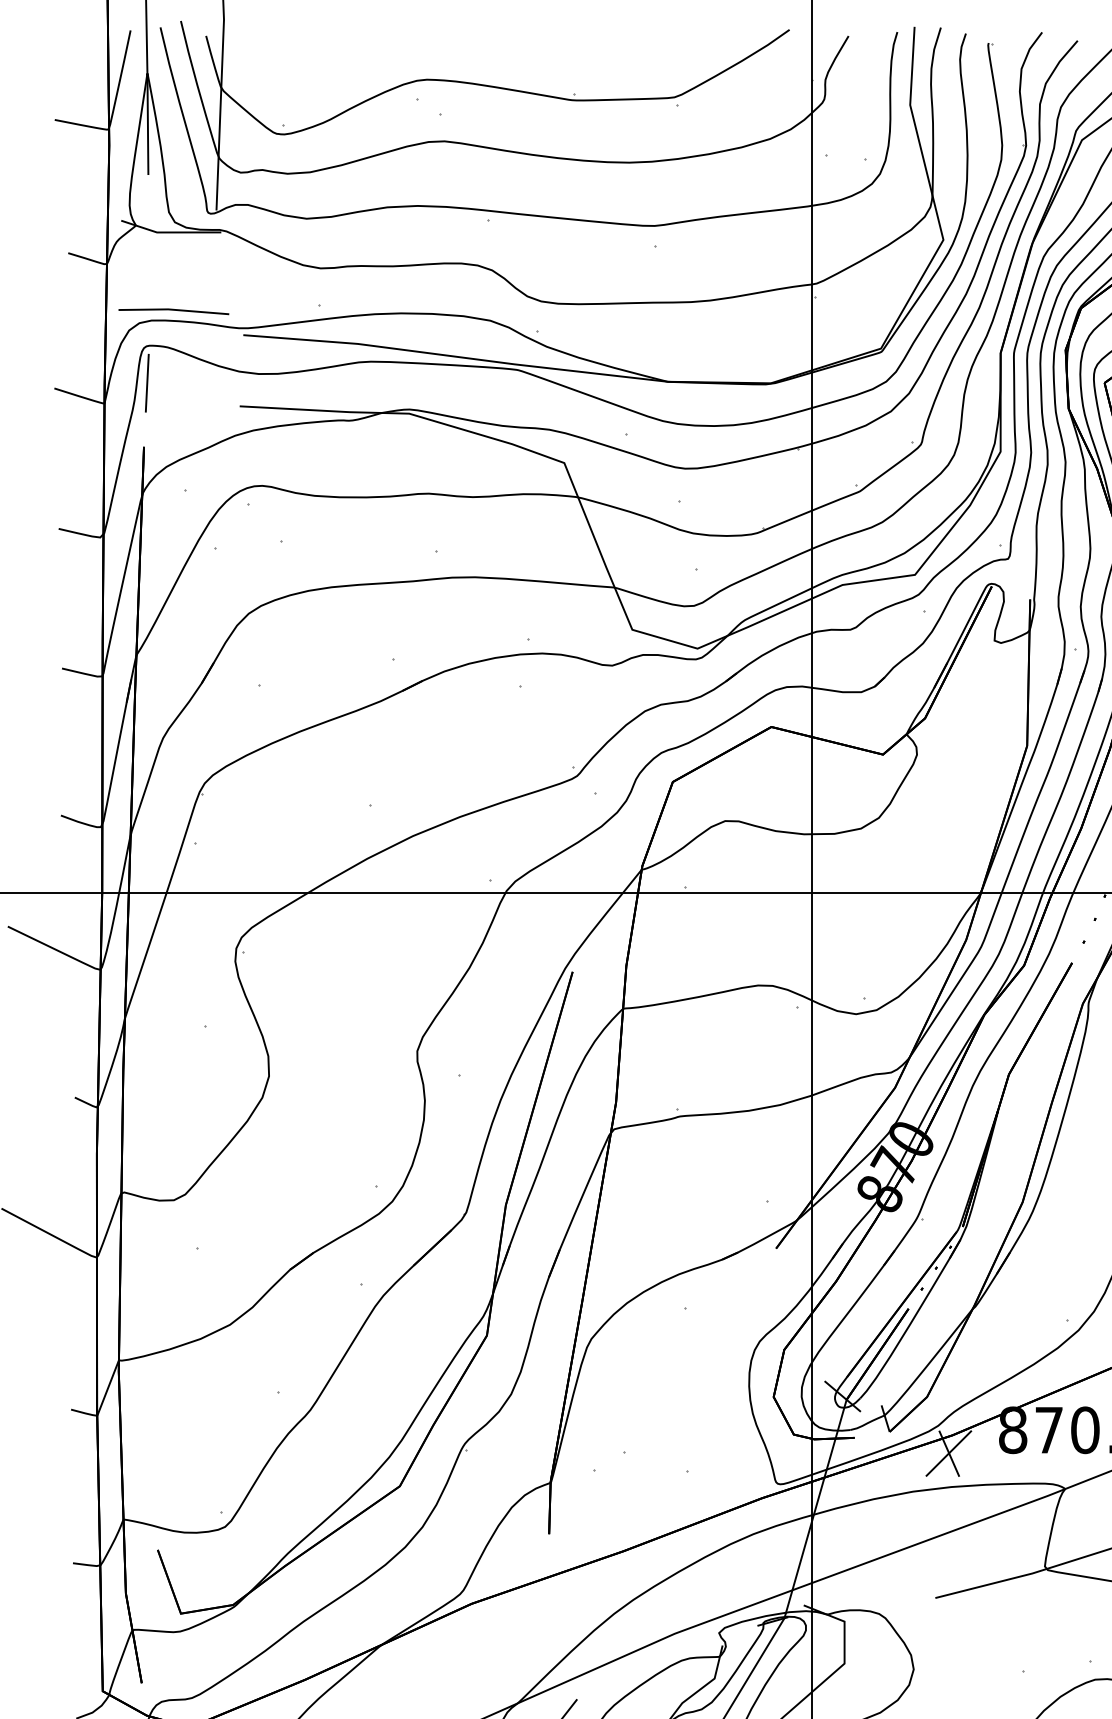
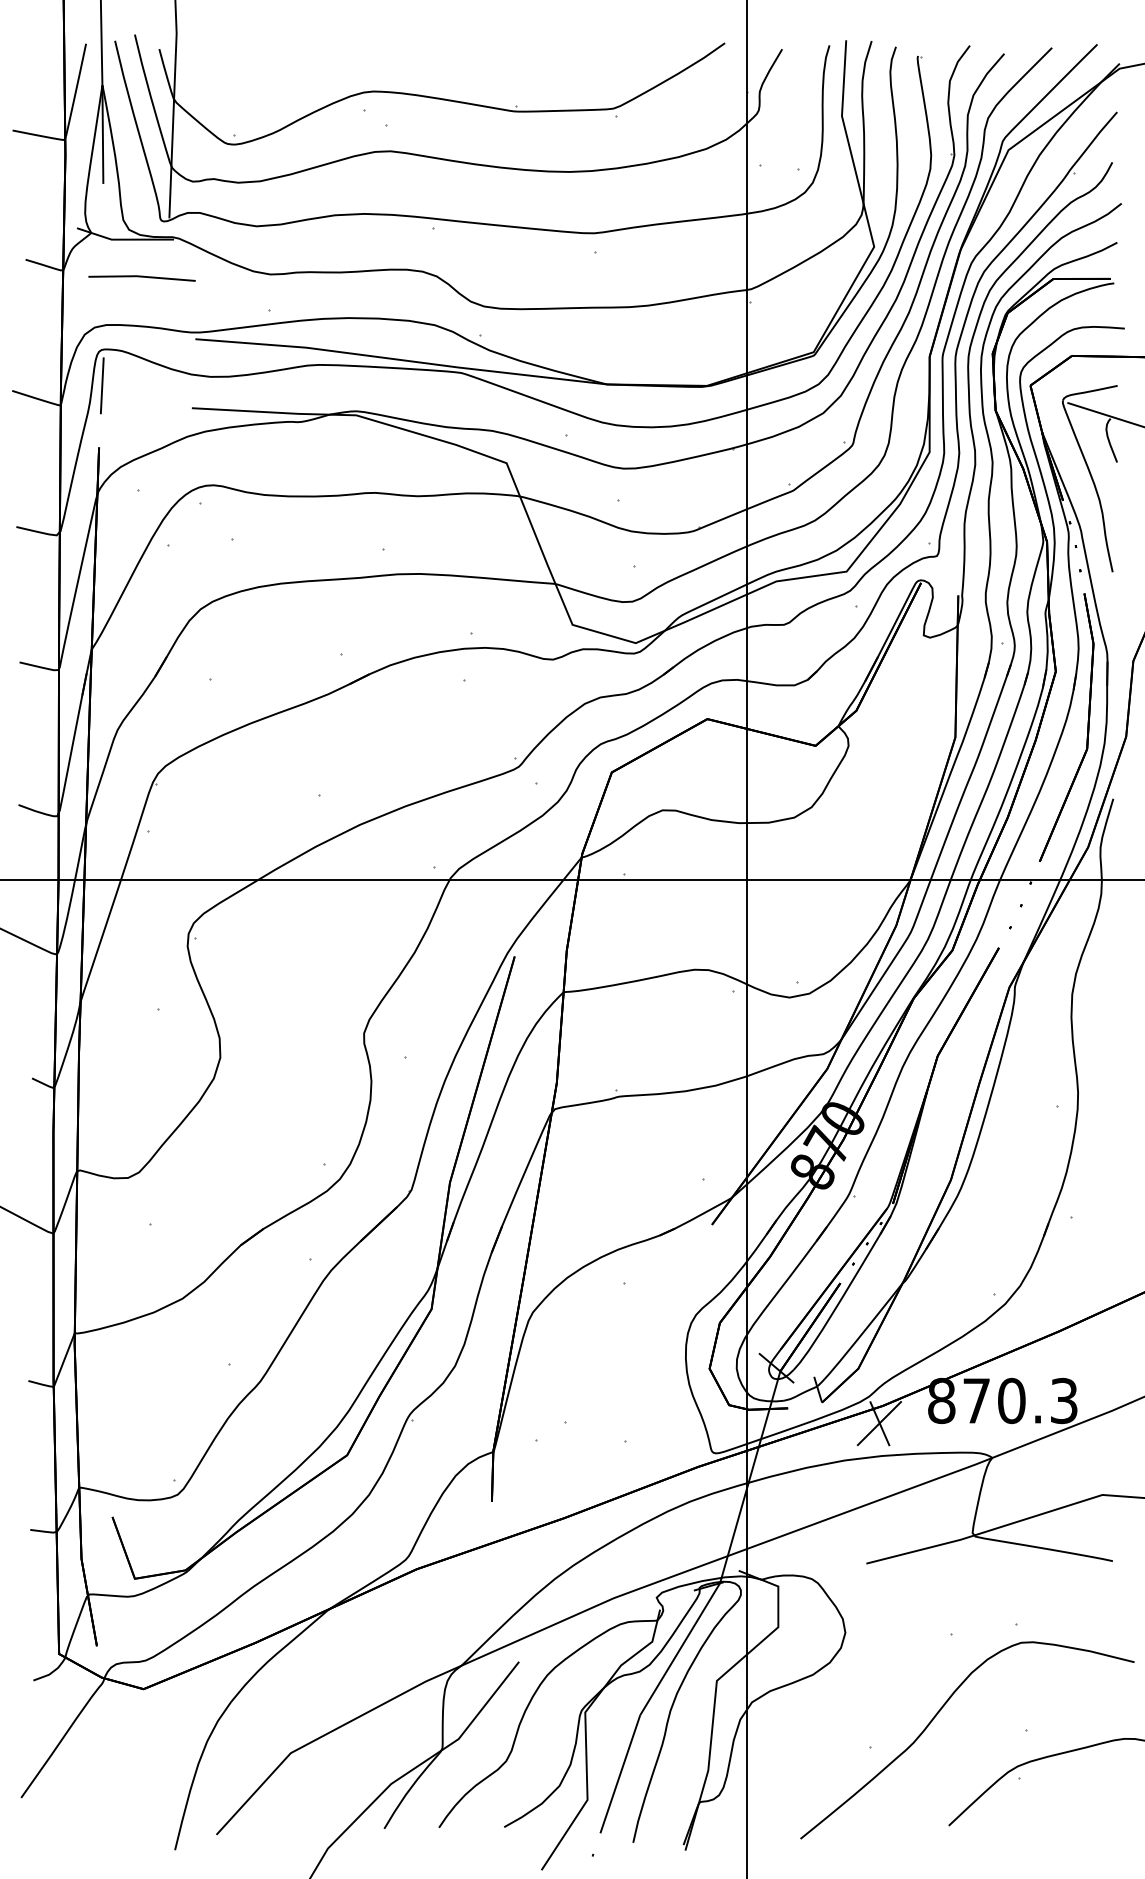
line: (173, 310) -> (141, 277), moved

